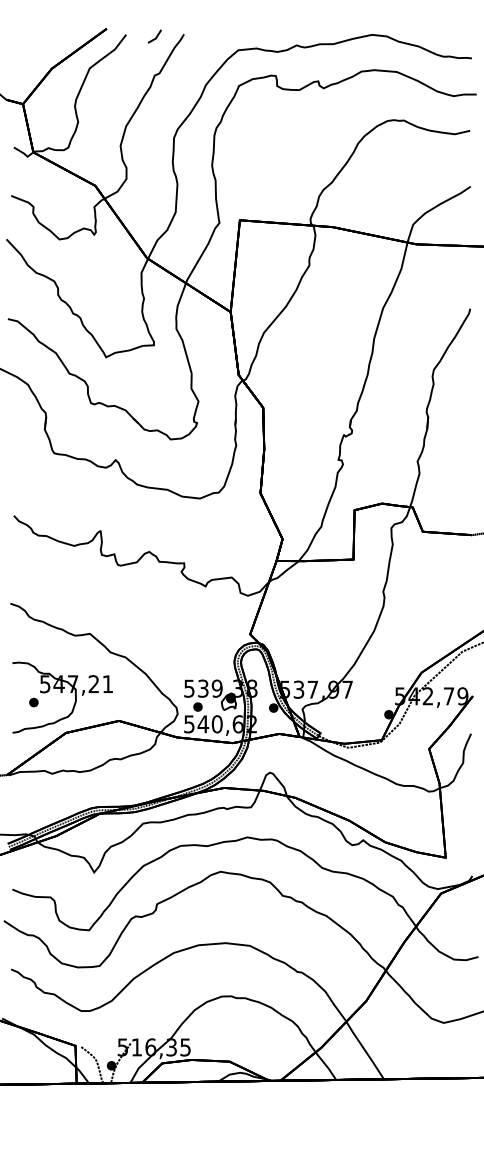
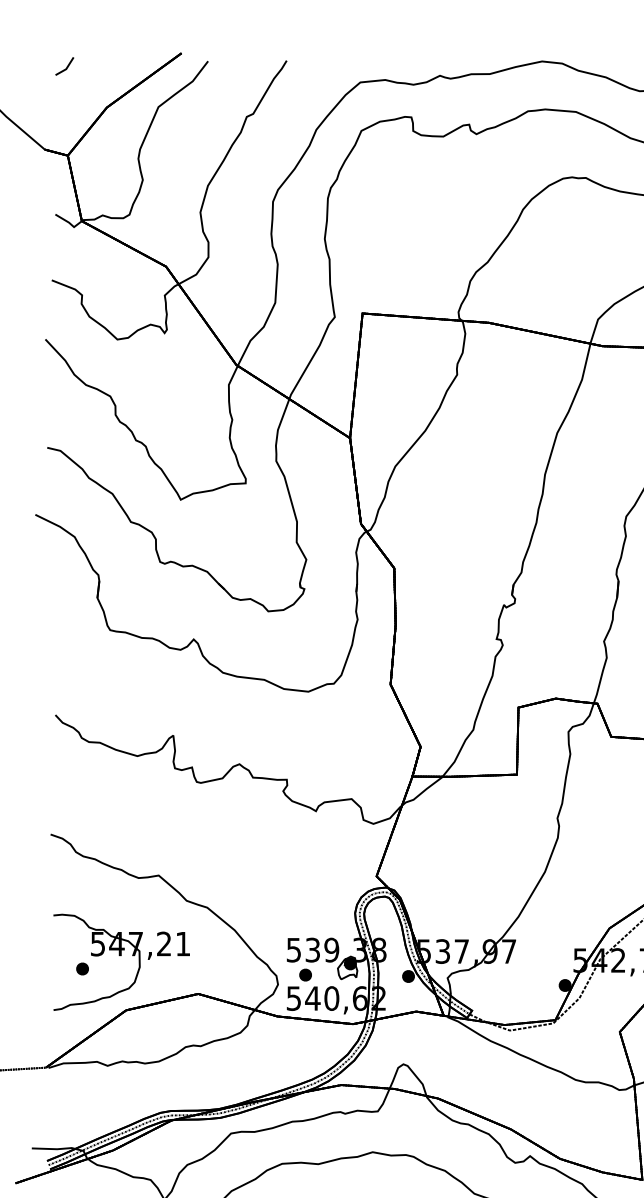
part: (154, 36) -> (64, 66), moved

